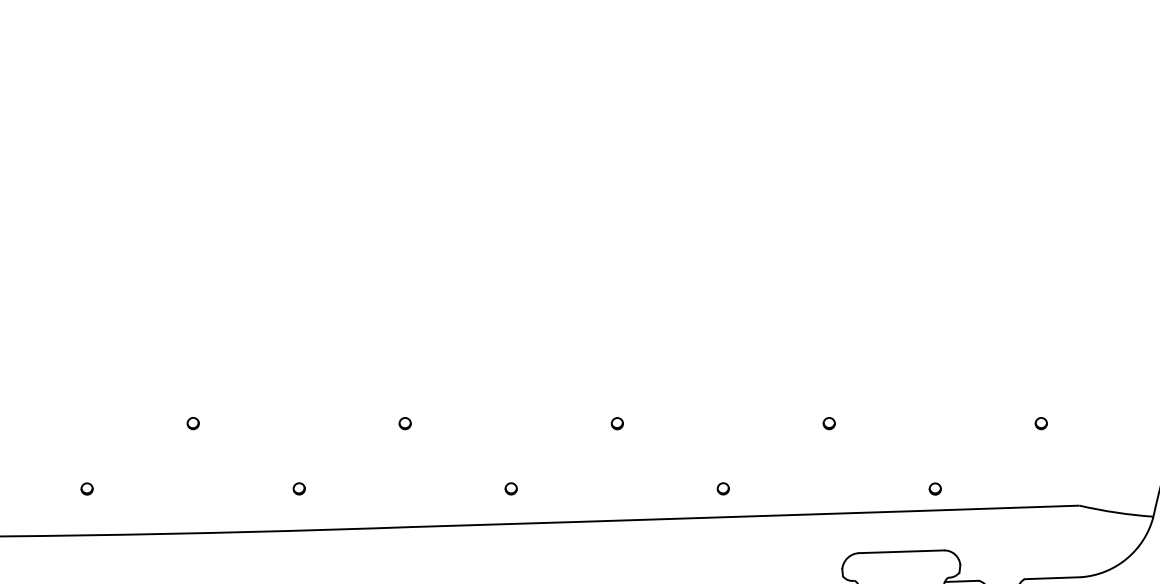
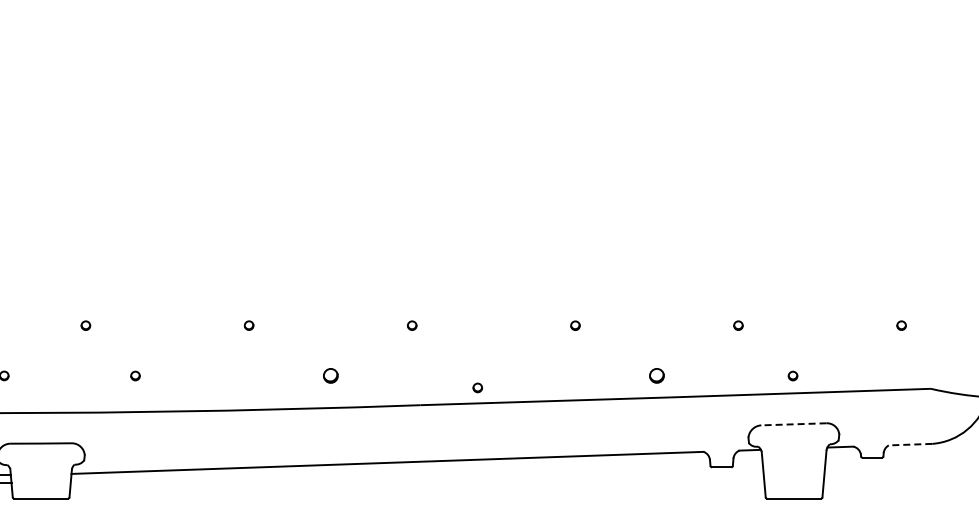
part: (87, 488) -> (135, 375), moved
part: (298, 488) -> (330, 375), size x1.6
part: (510, 488) -> (477, 387), moved
part: (722, 488) -> (656, 375), size x1.6
part: (934, 488) -> (792, 375), moved
line: (900, 552) -> (793, 424), solid -> dashed
line: (1052, 578) -> (910, 444), solid -> dashed

